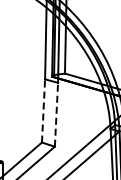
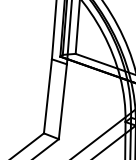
line: (43, 110) -> (47, 95), dashed -> solid
line: (56, 114) -> (62, 101), dashed -> solid

